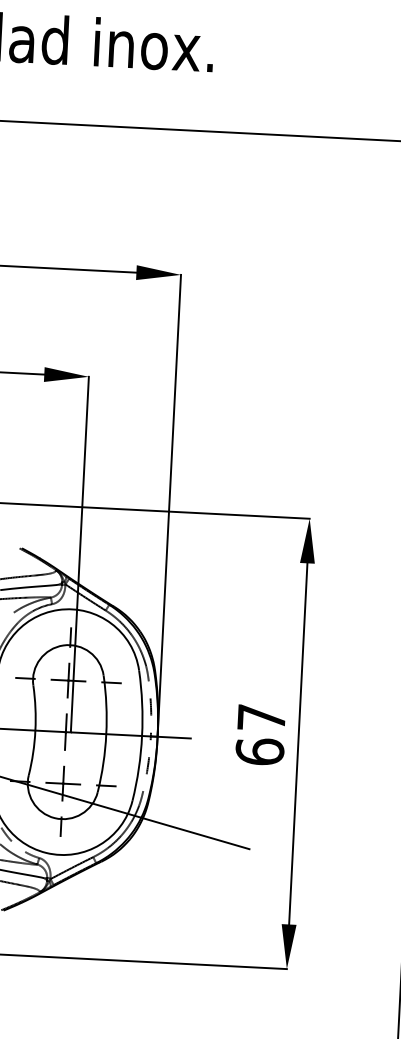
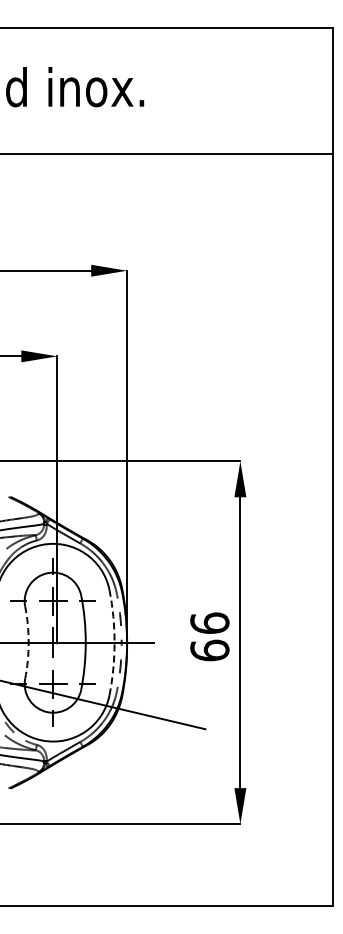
text: (261, 716) -> (209, 622), 67 -> 66
arc: (35, 730) -> (28, 642), solid -> dashed
arc: (141, 735) -> (114, 642), solid -> dashed

